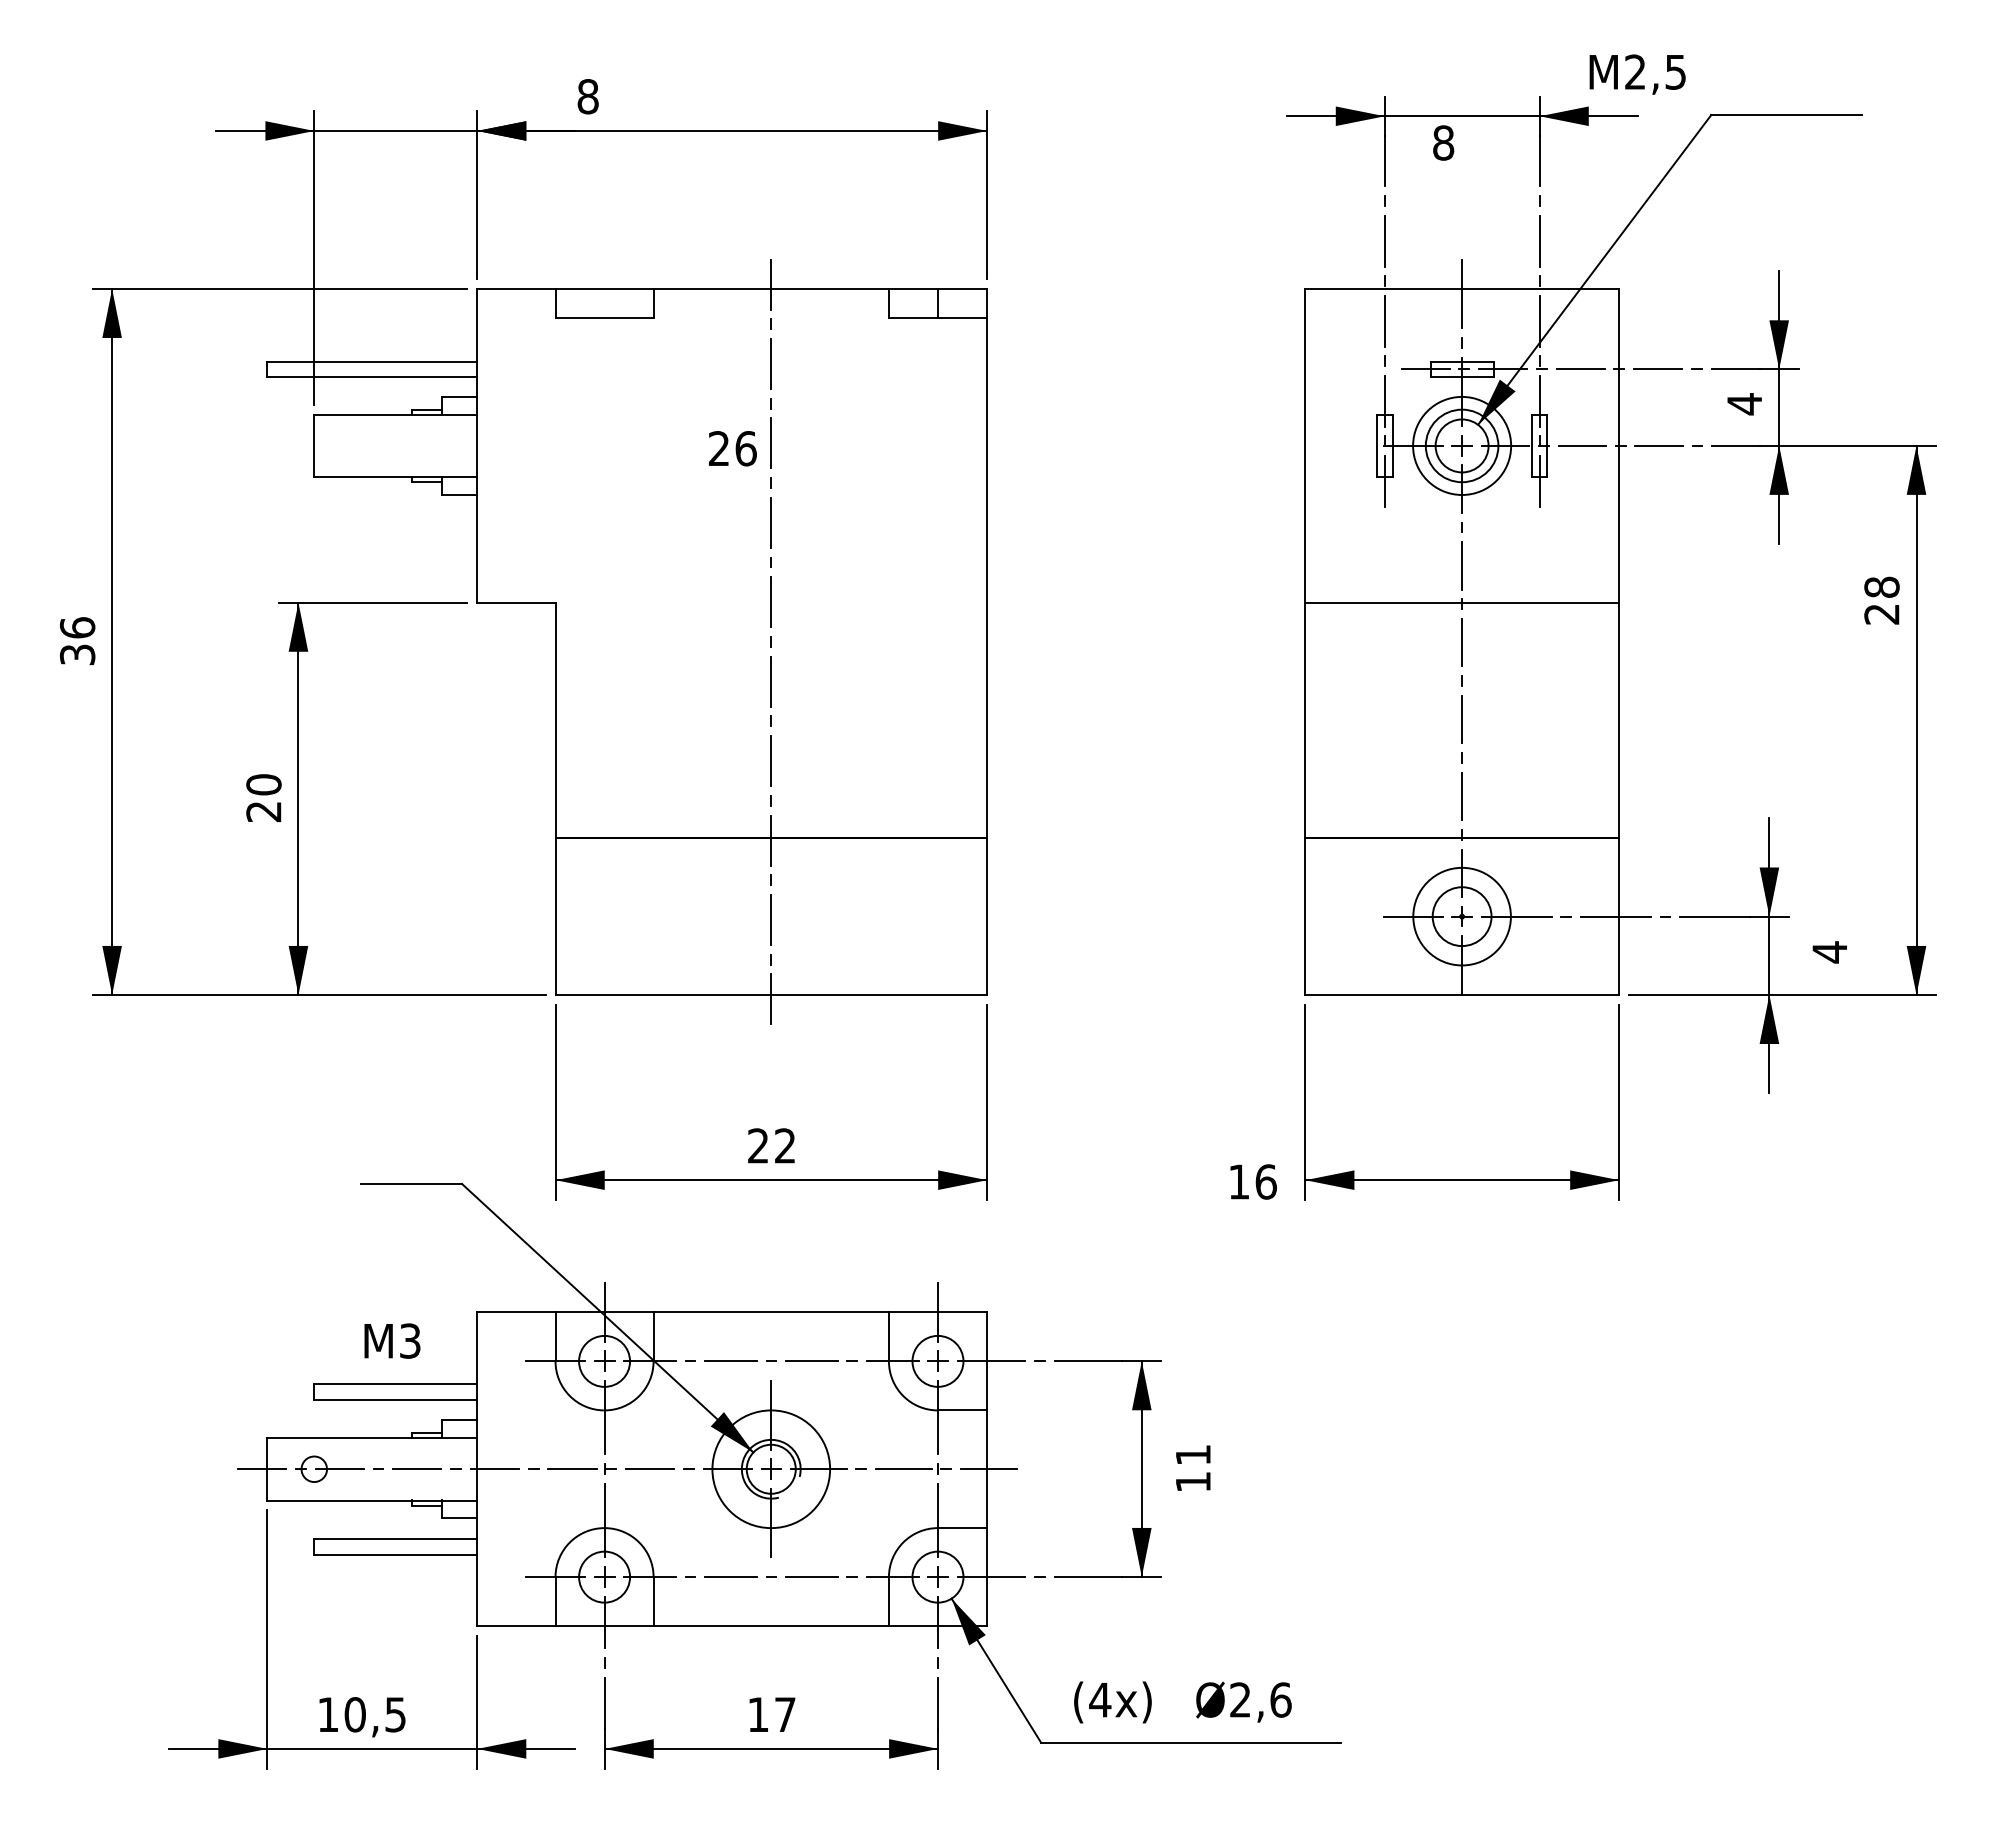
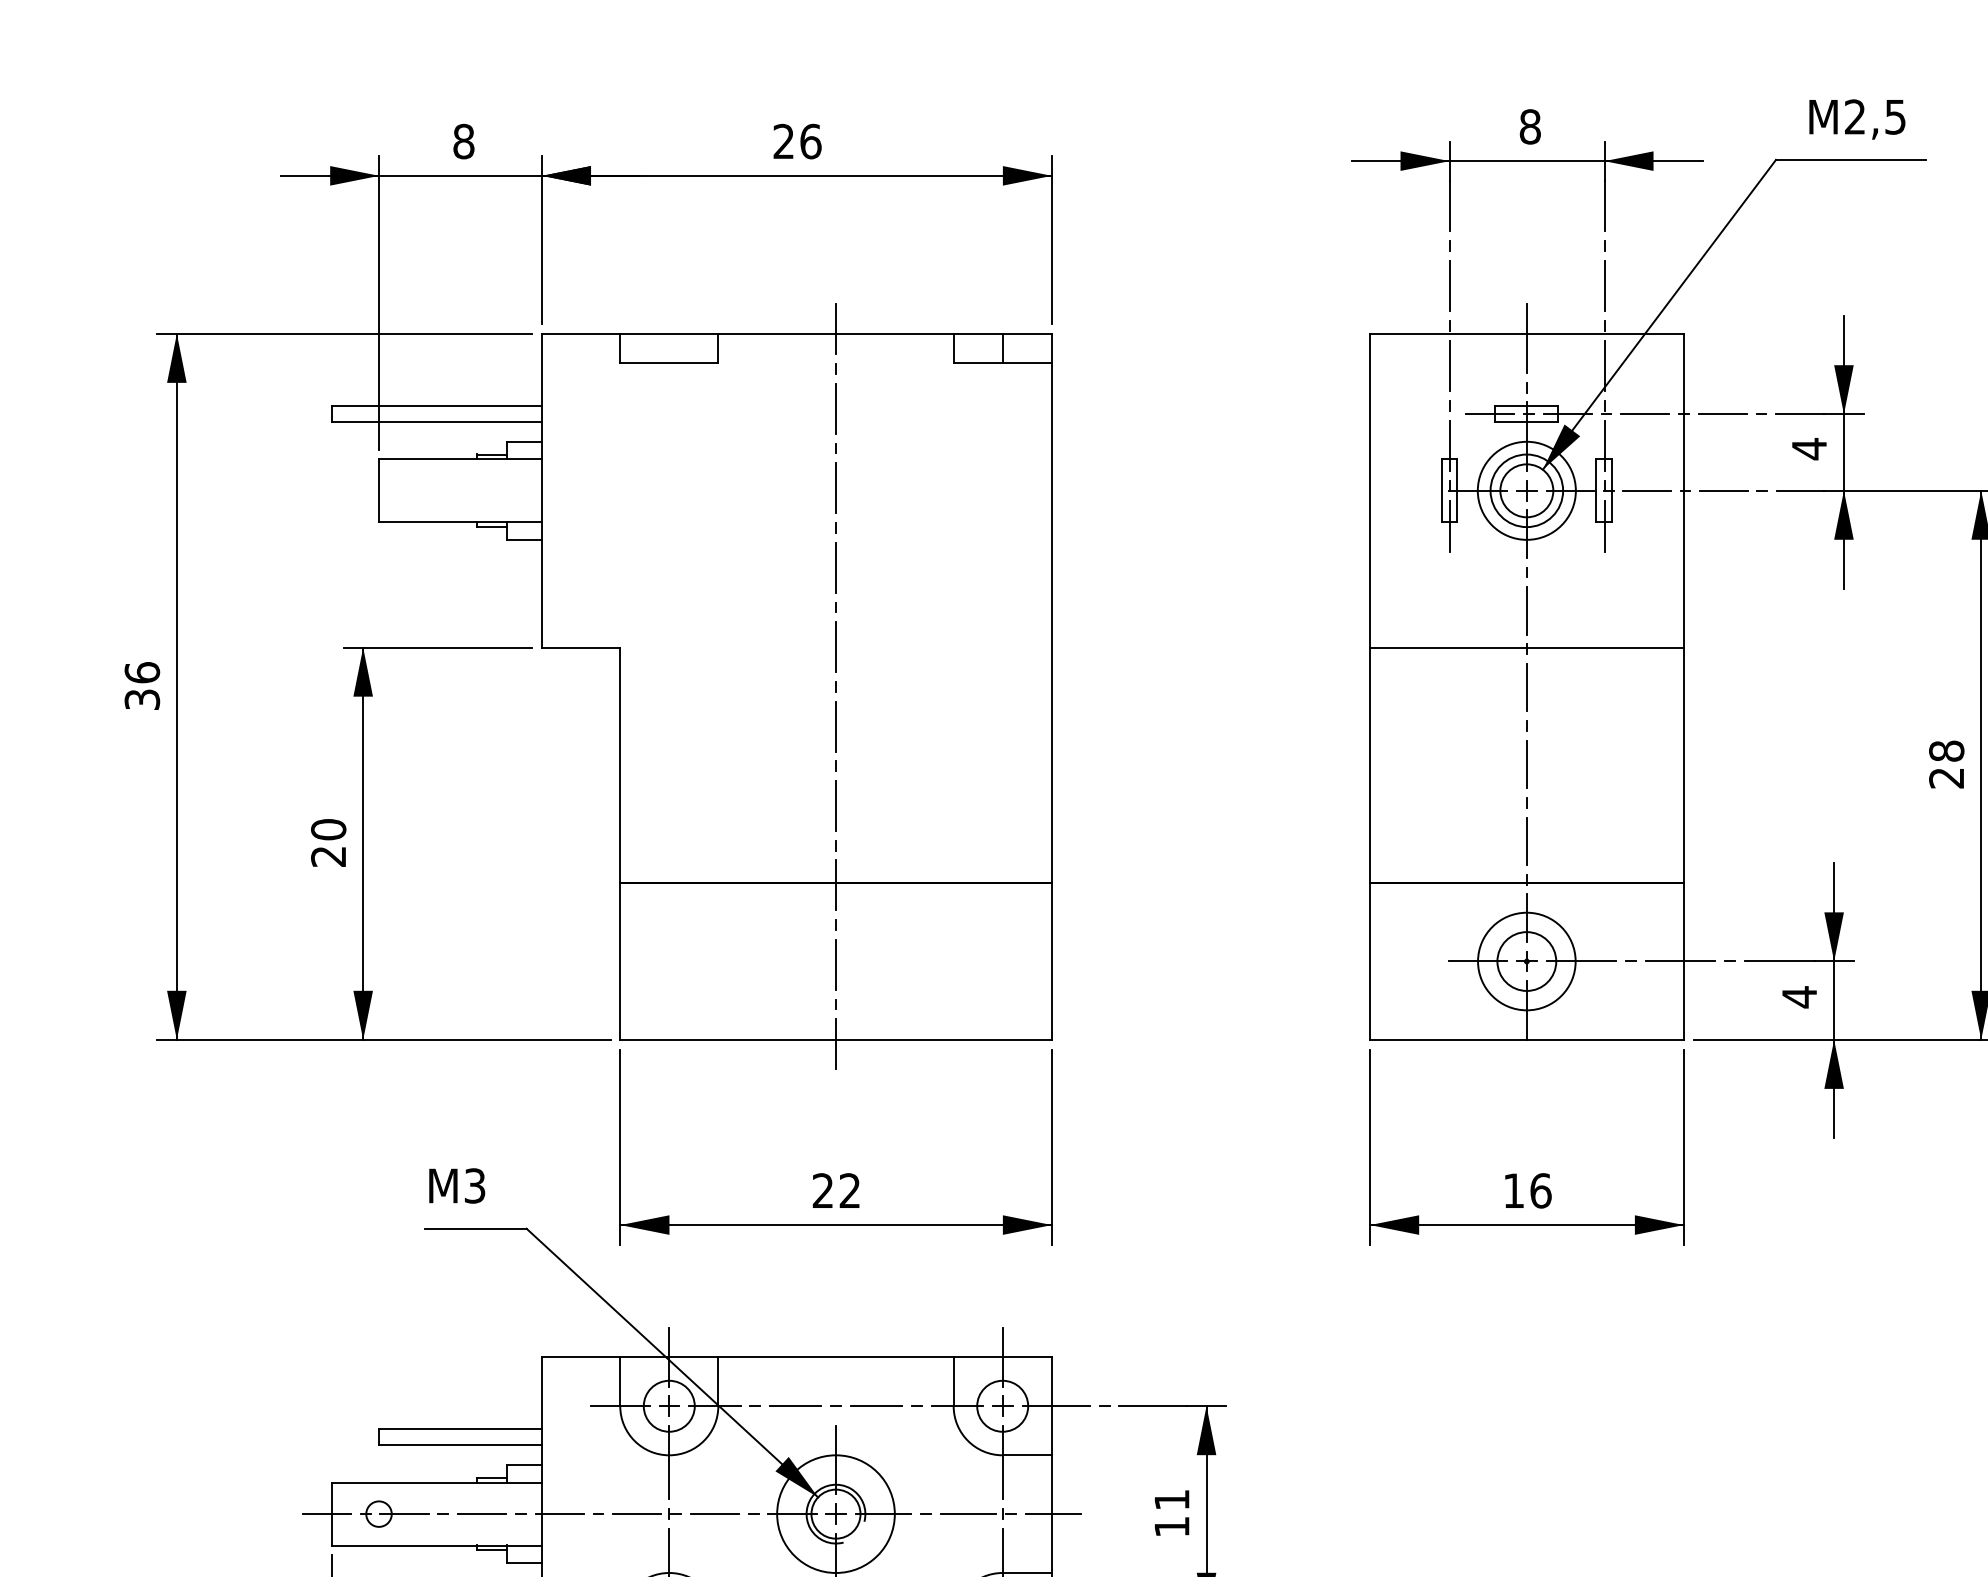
text: (1637, 74) -> (1857, 119), moved
text: (587, 96) -> (463, 141), moved
text: (1443, 142) -> (1530, 126), moved
text: (732, 448) -> (797, 141), moved
text: (1881, 600) -> (1946, 764), moved
text: (1829, 952) -> (1799, 997), moved
text: (1253, 1181) -> (1528, 1190), moved
text: (392, 1340) -> (457, 1185), moved
text: (1193, 1467) -> (1172, 1512), moved

